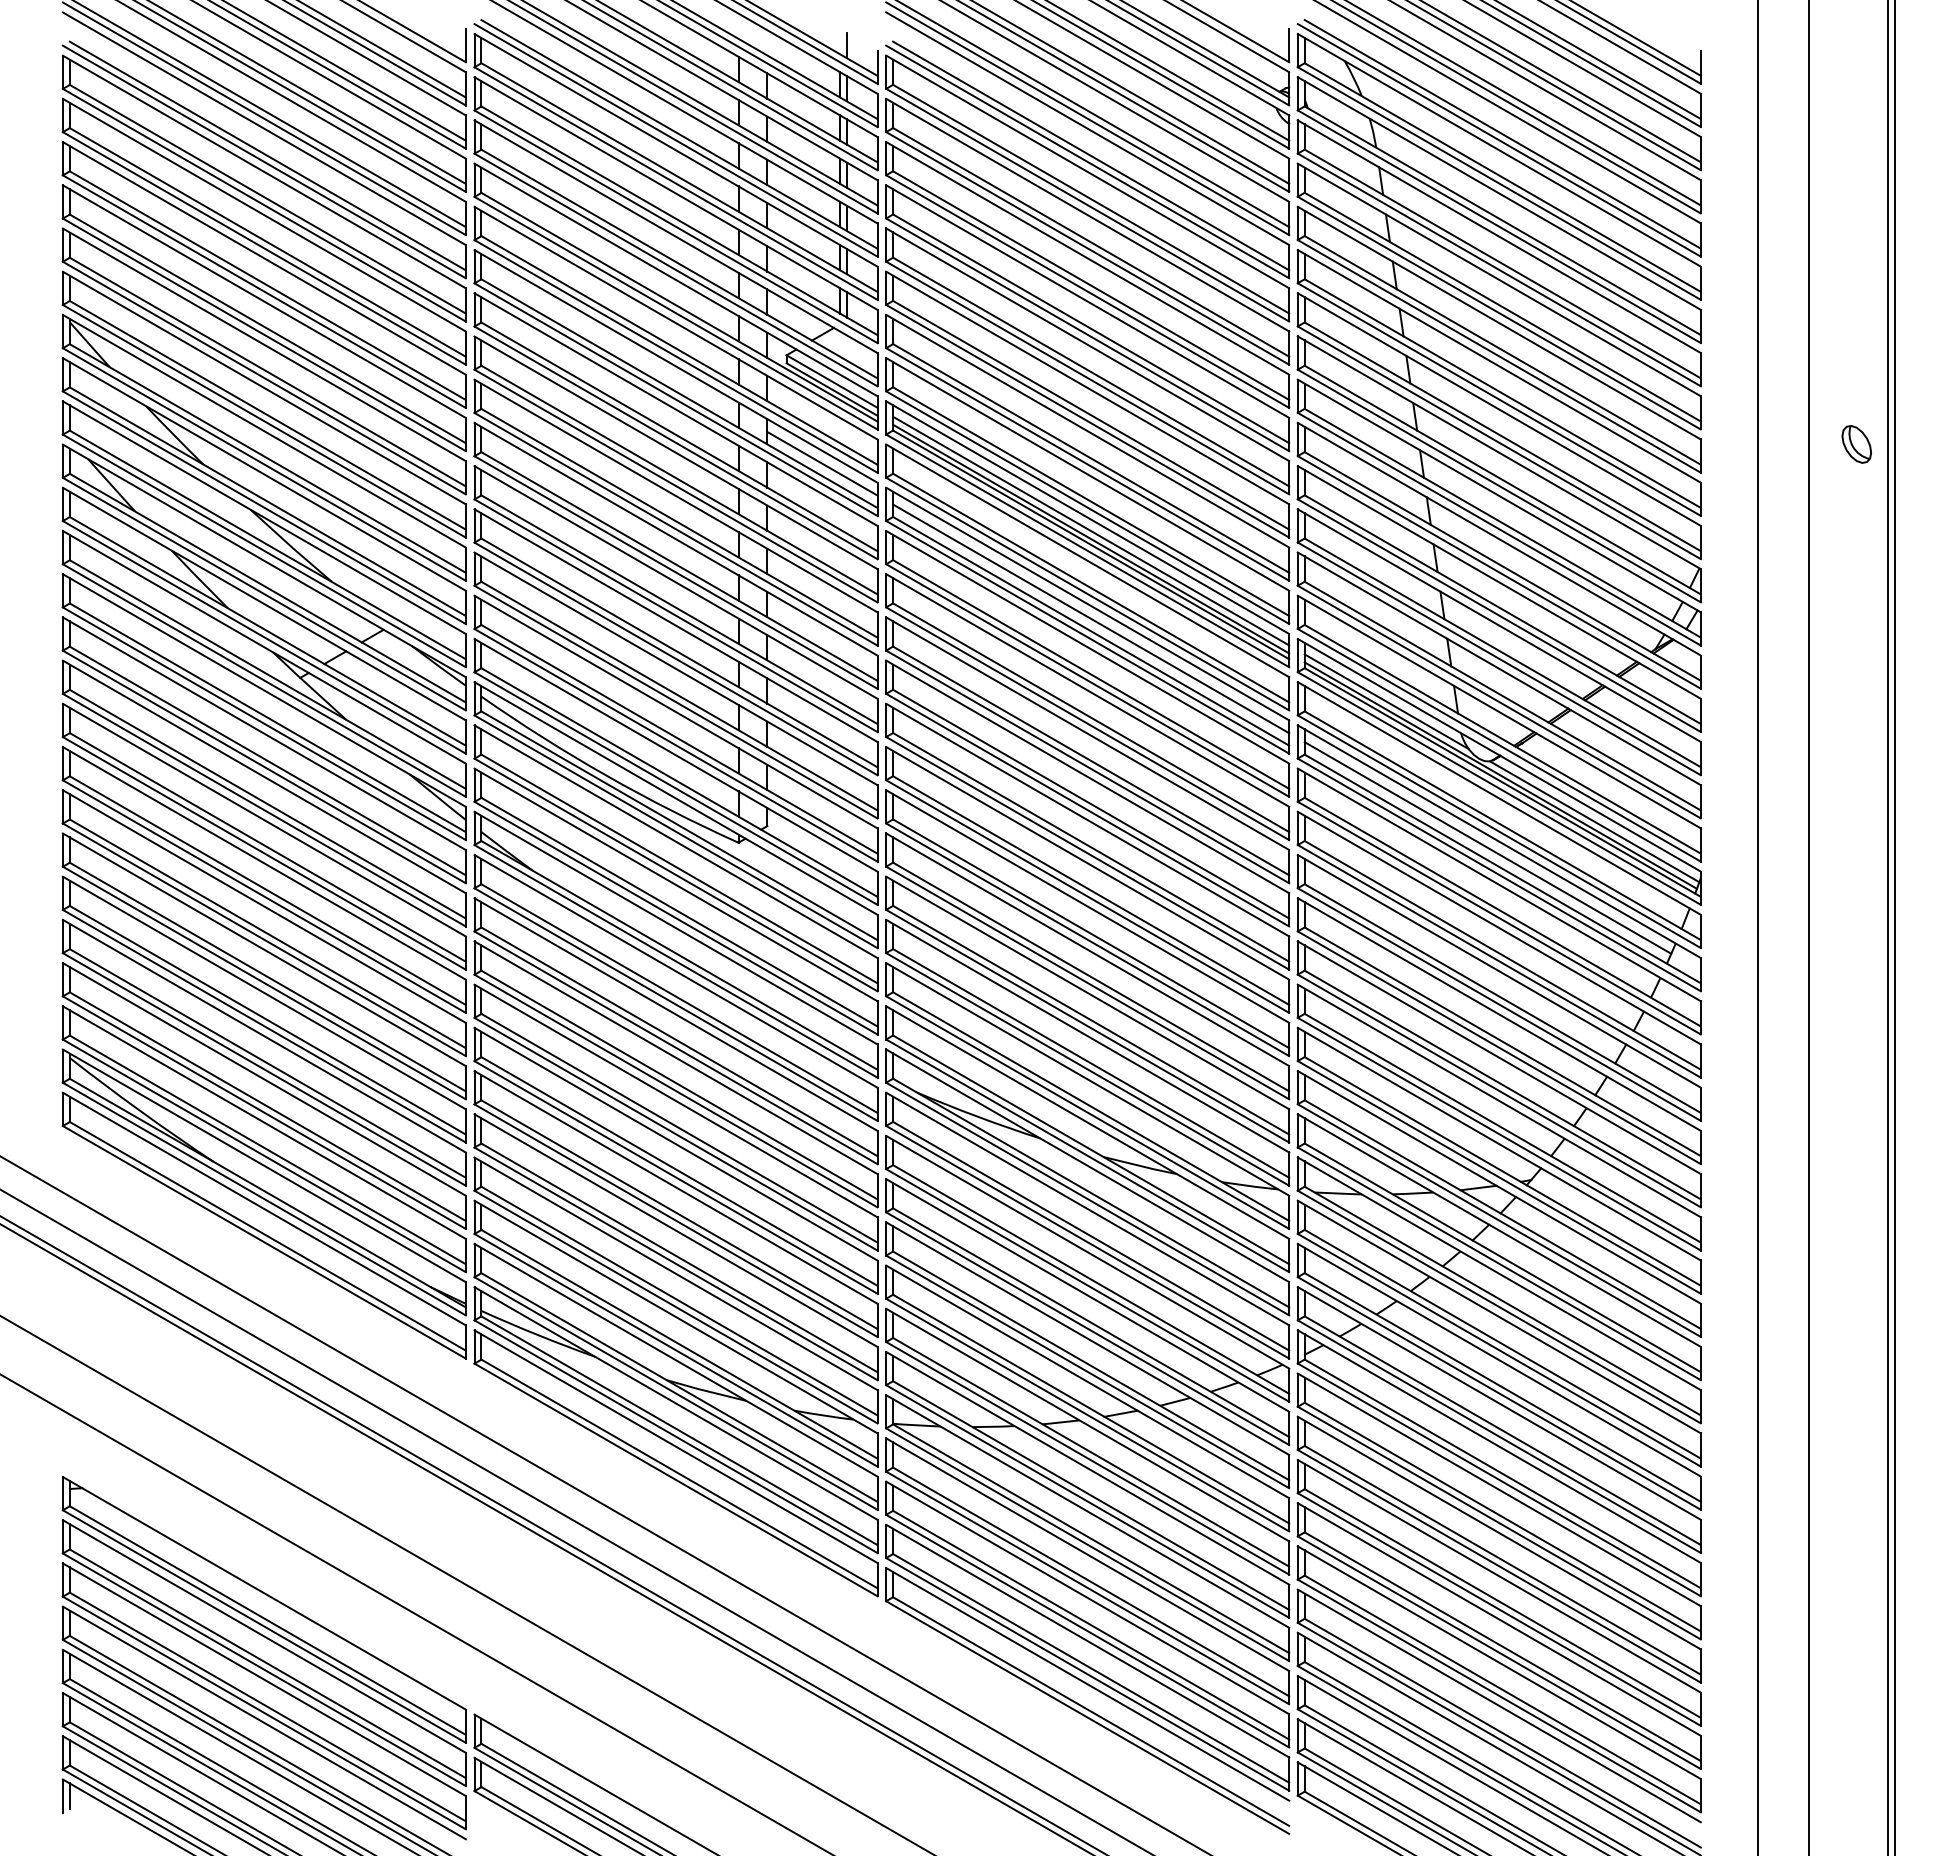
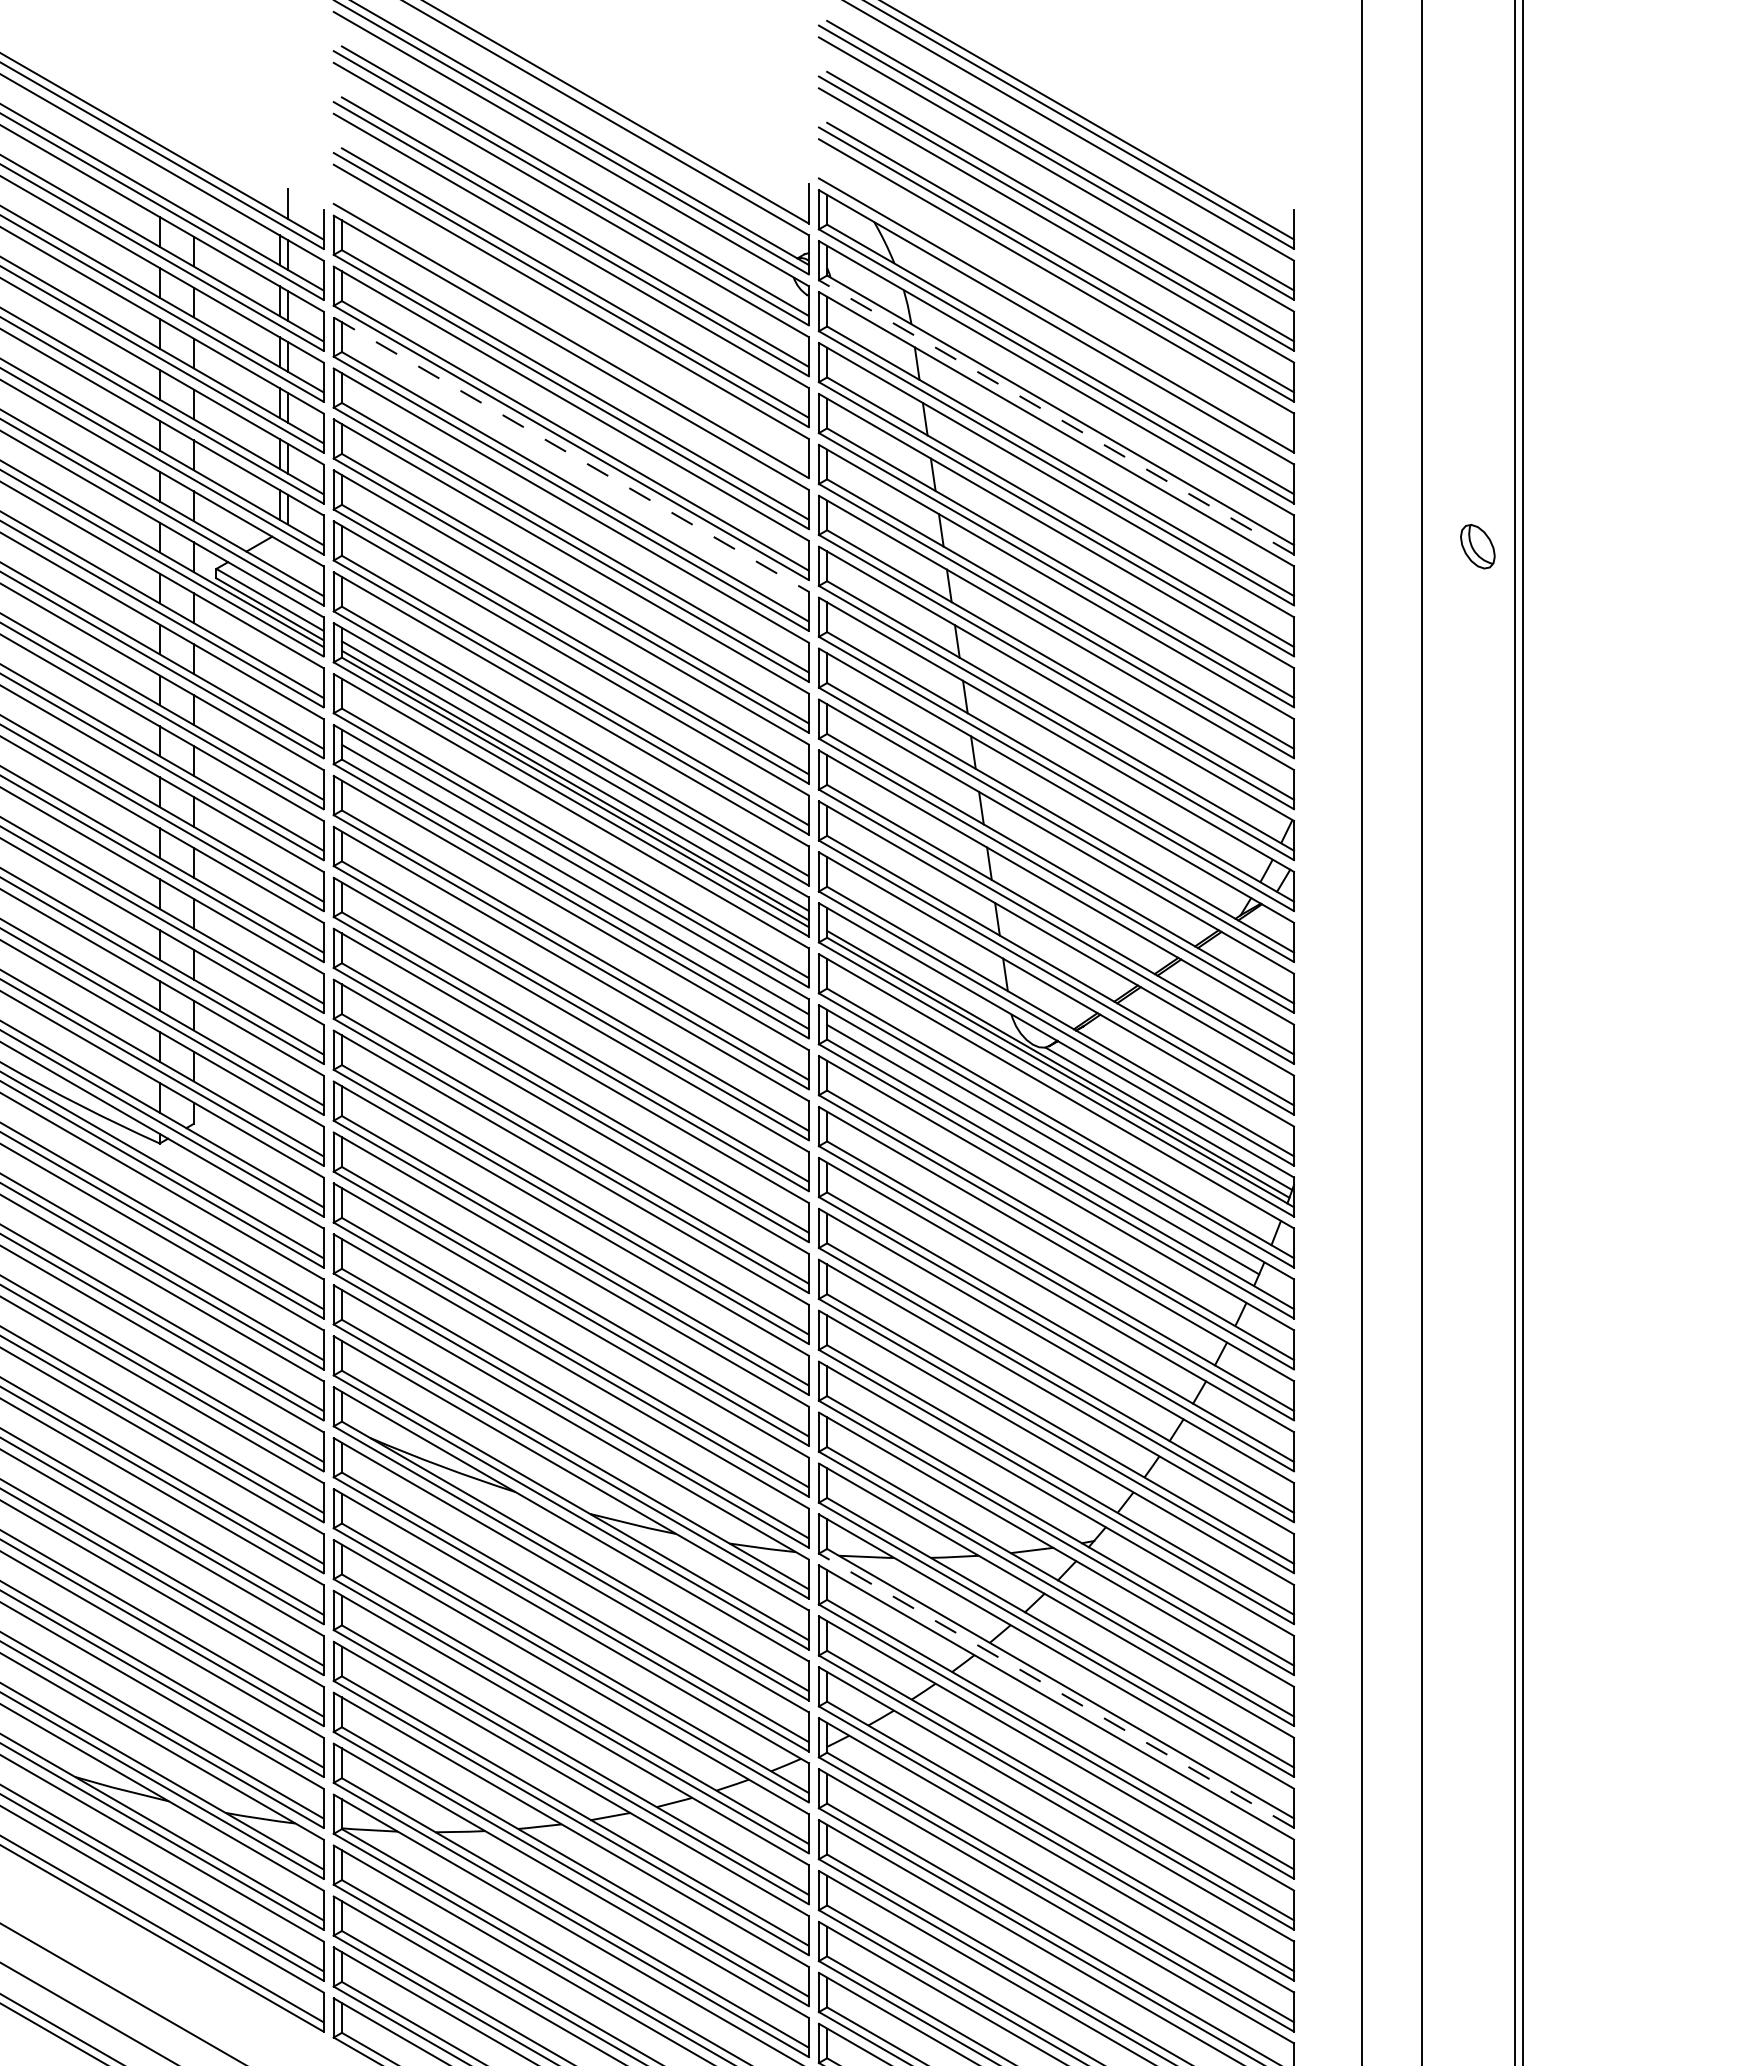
line: (1502, 134) -> (1060, 308), removed
line: (1091, 155) -> (575, 333), removed
line: (1499, 226) -> (1056, 417), solid -> dashed
line: (1087, 258) -> (571, 454), solid -> dashed
part: (1856, 444) -> (1477, 546), moved
line: (822, 463) -> (258, 696), removed
line: (1386, 701) -> (923, 977), removed
line: (1499, 1307) -> (1056, 1691), solid -> dashed

